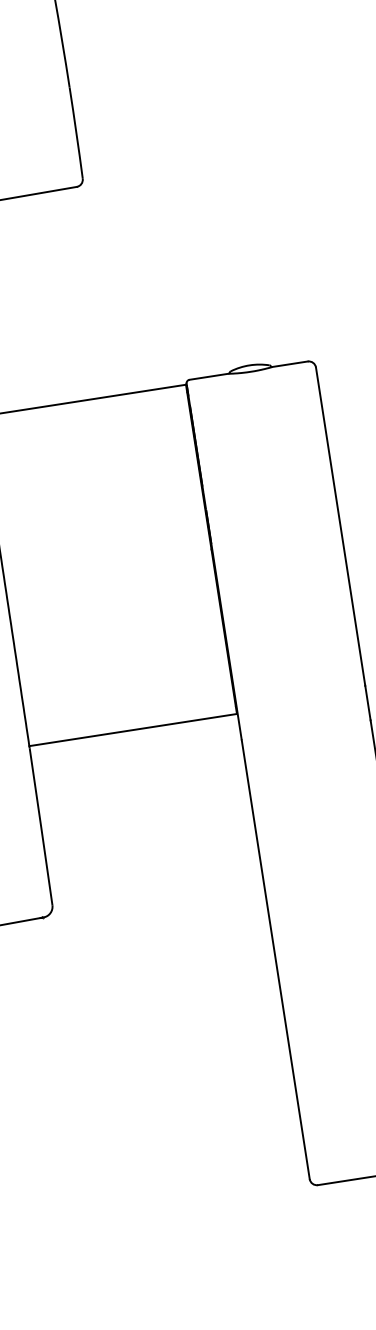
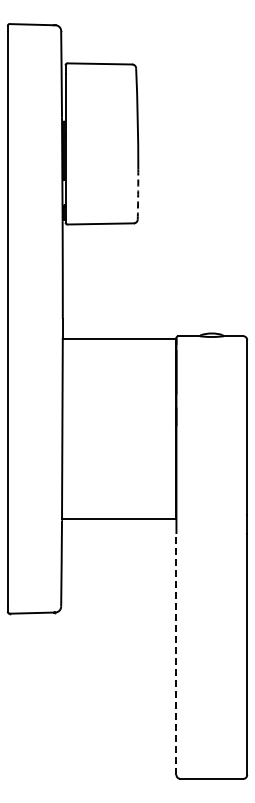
arc: (77, 133) -> (138, 194), solid -> dashed
line: (275, 959) -> (176, 654), solid -> dashed

